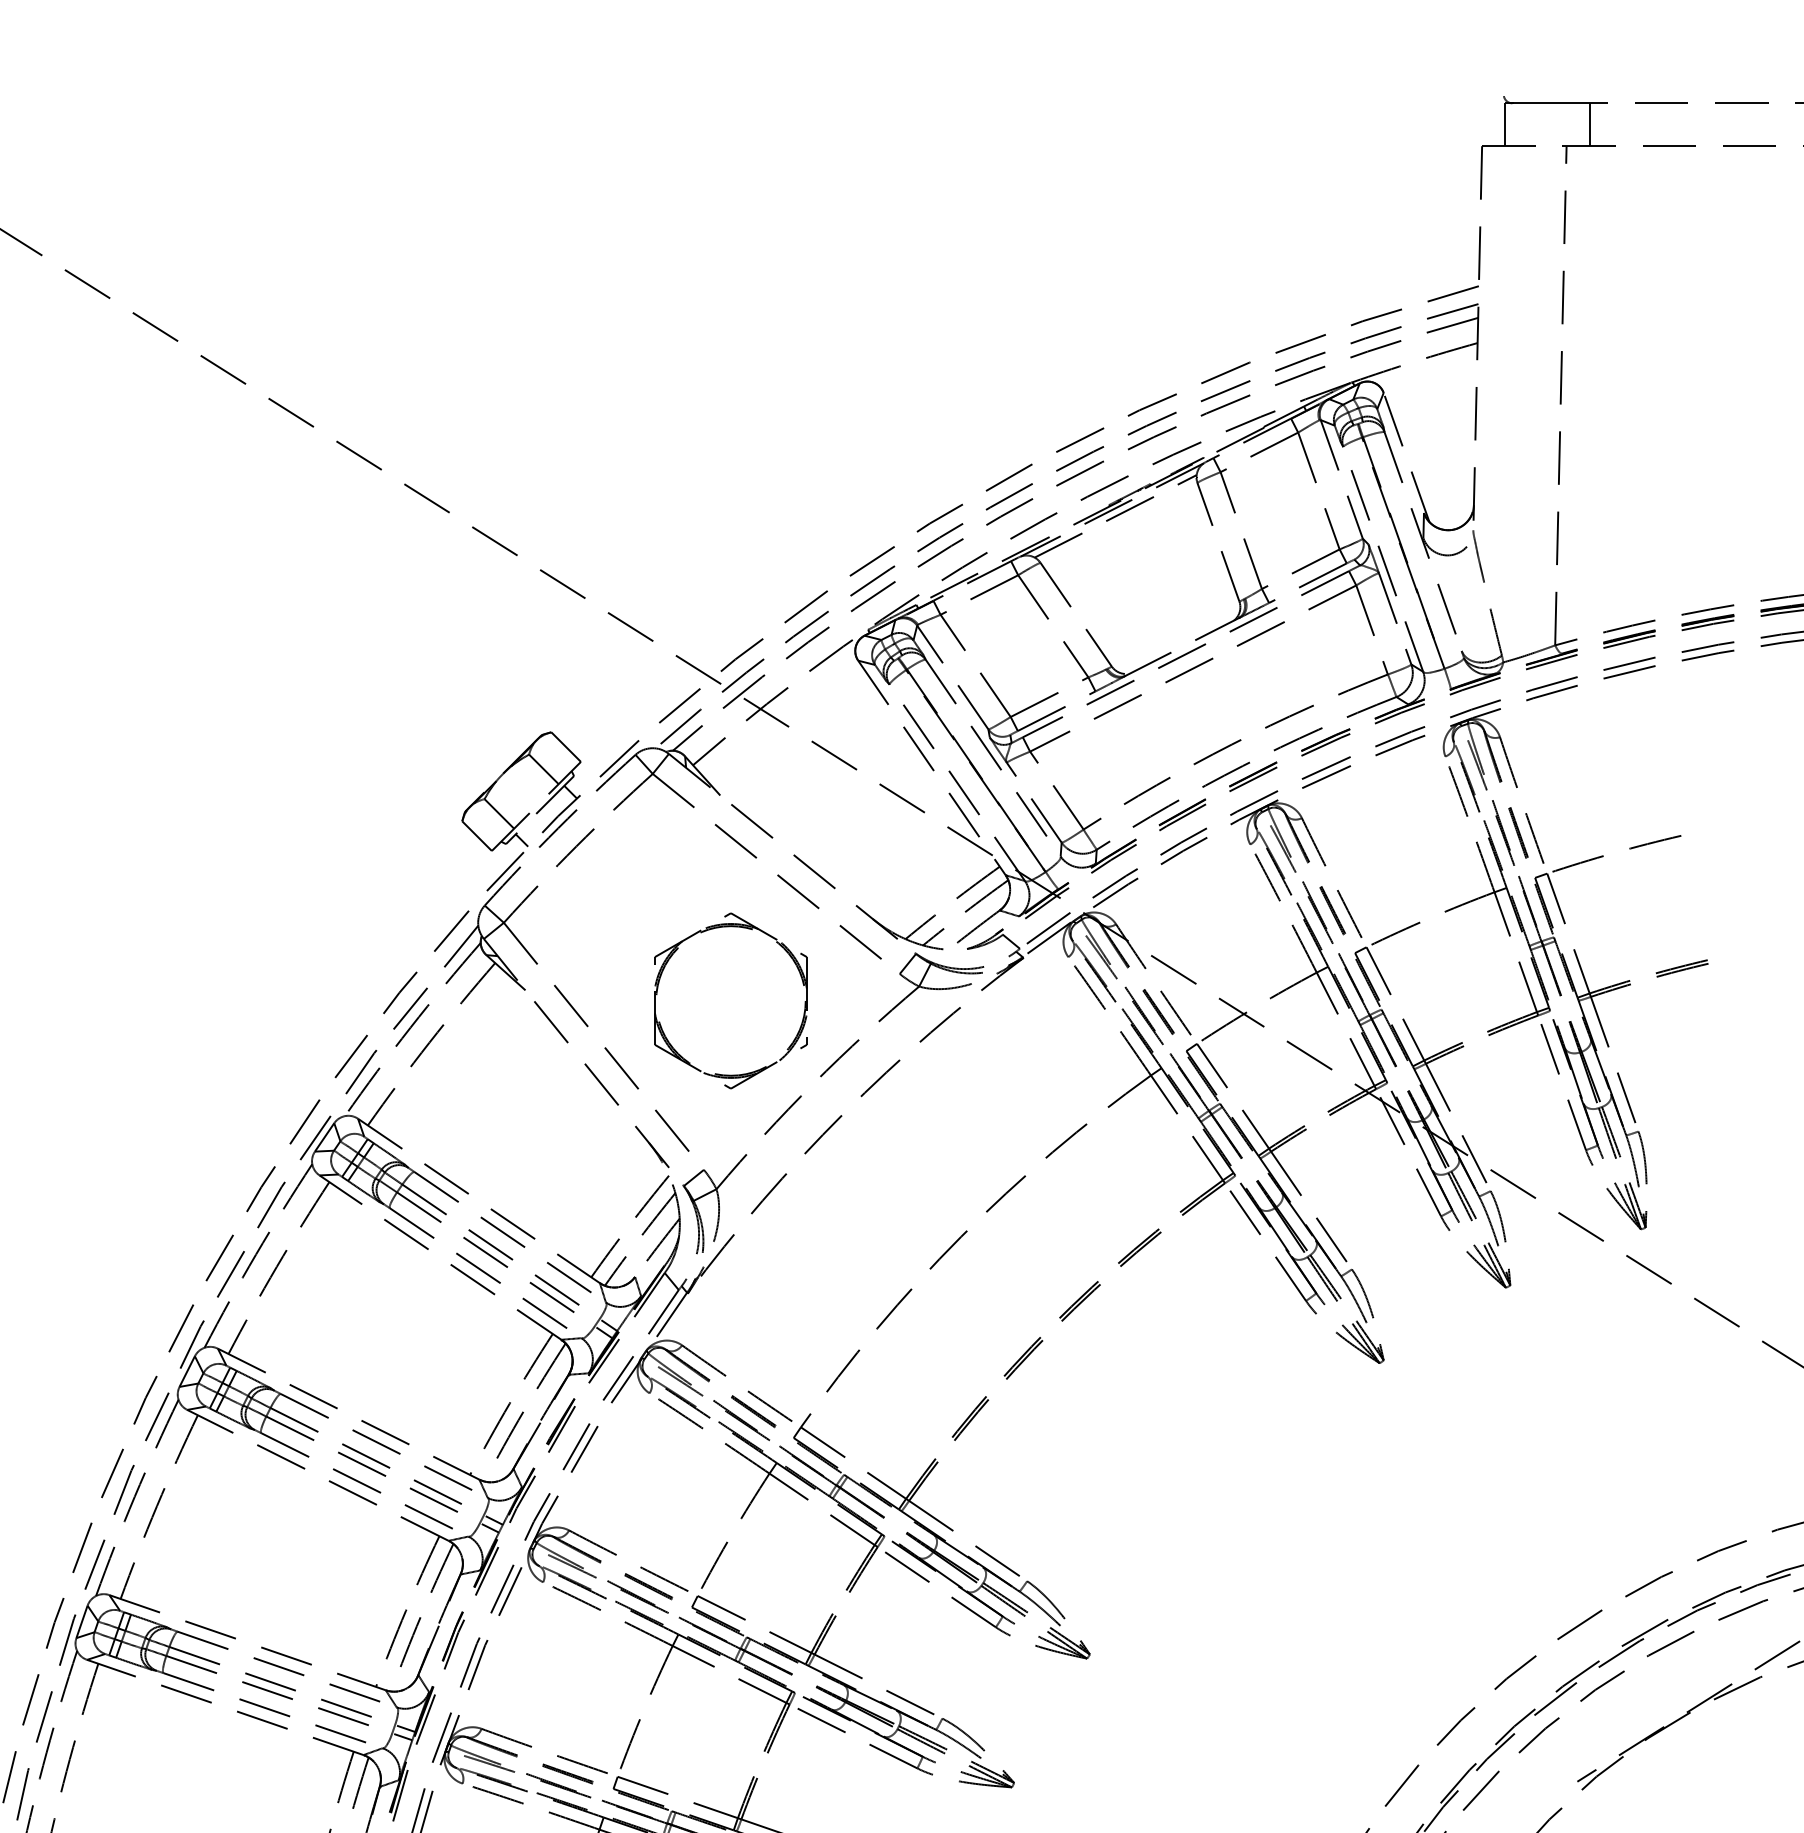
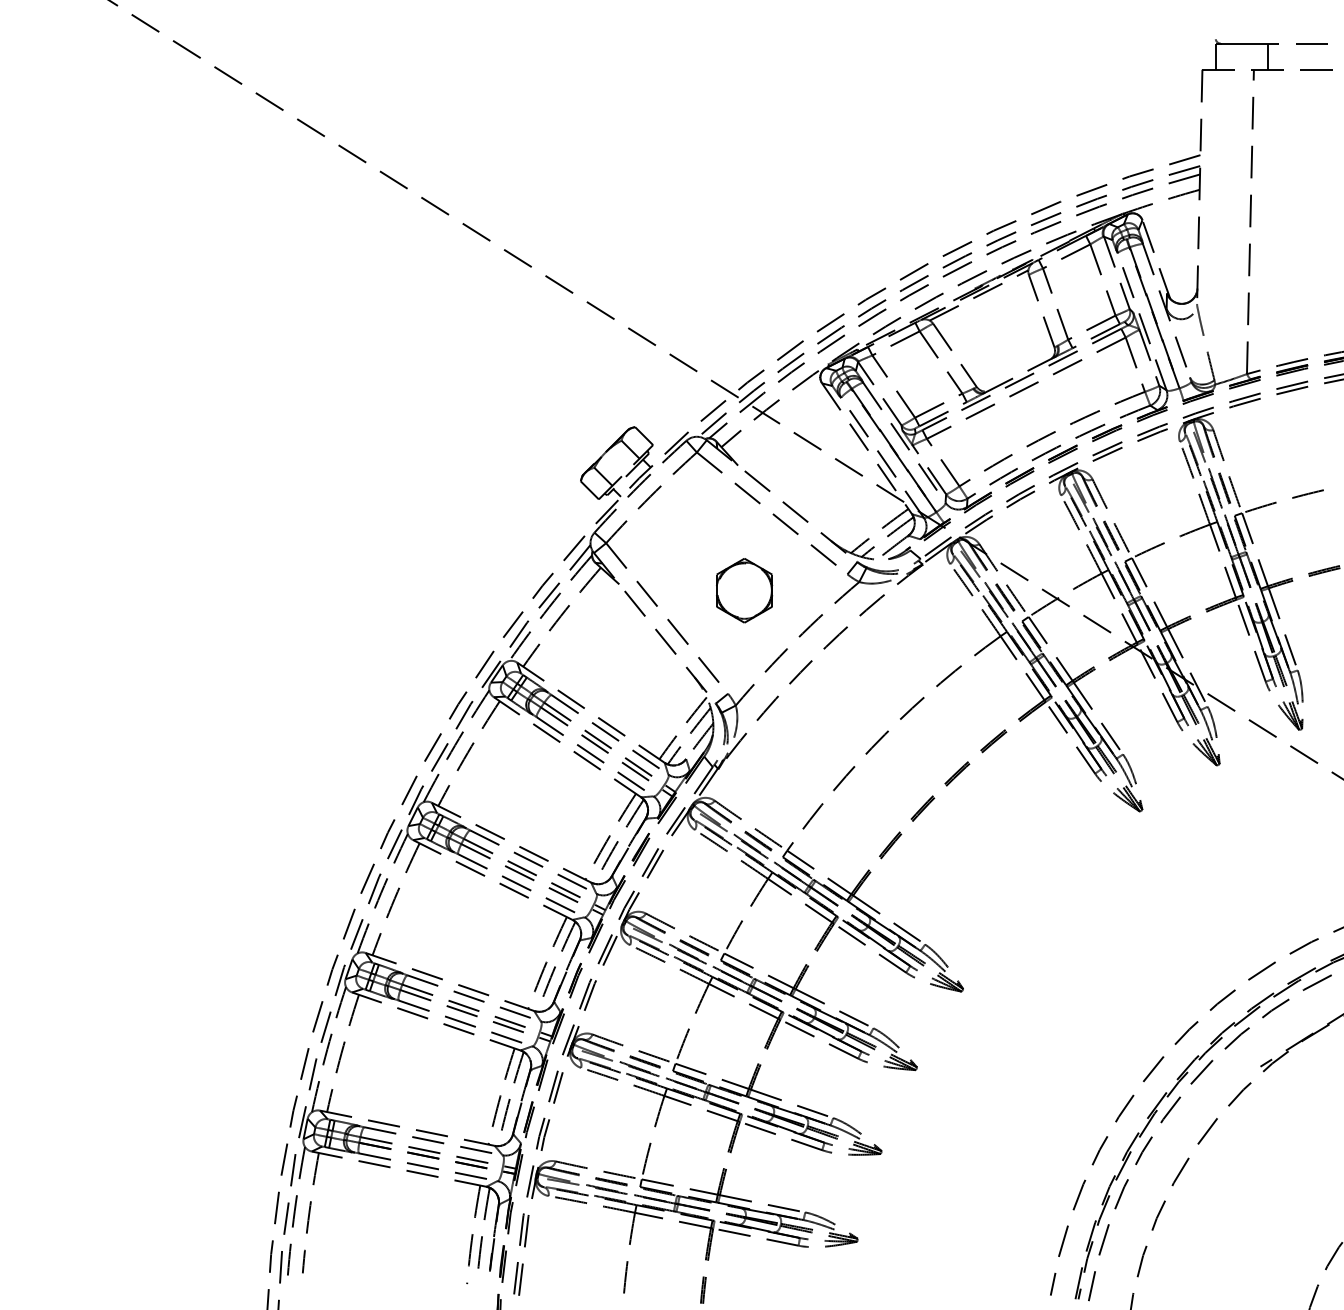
part: (730, 1000) -> (744, 590), size x0.6

